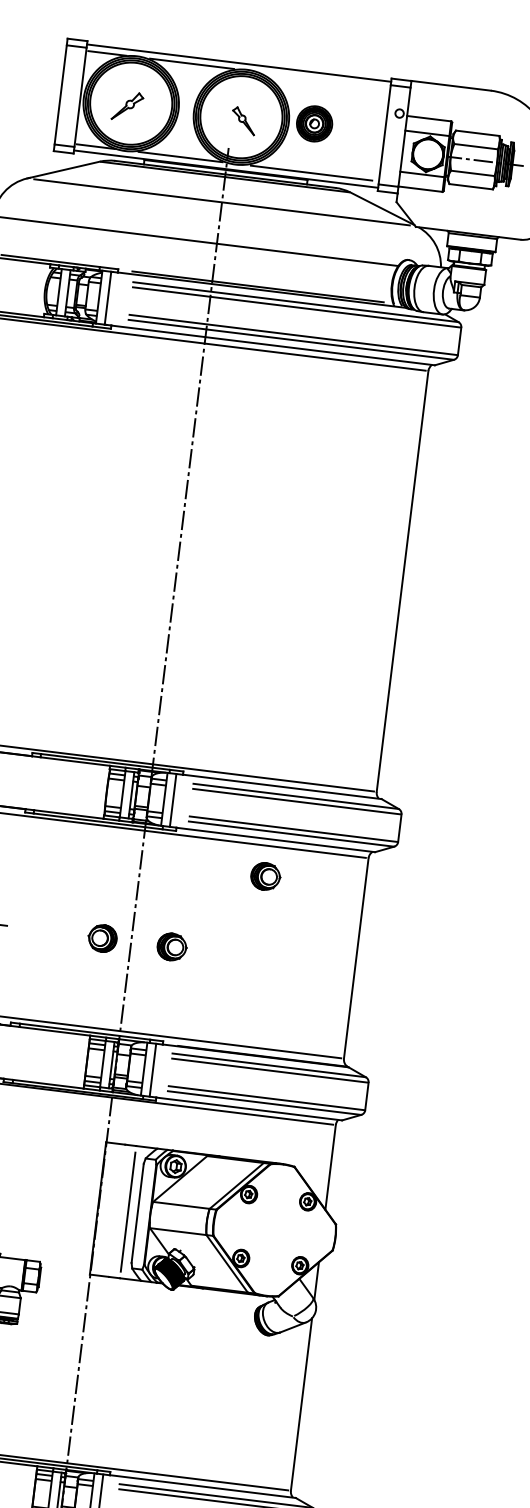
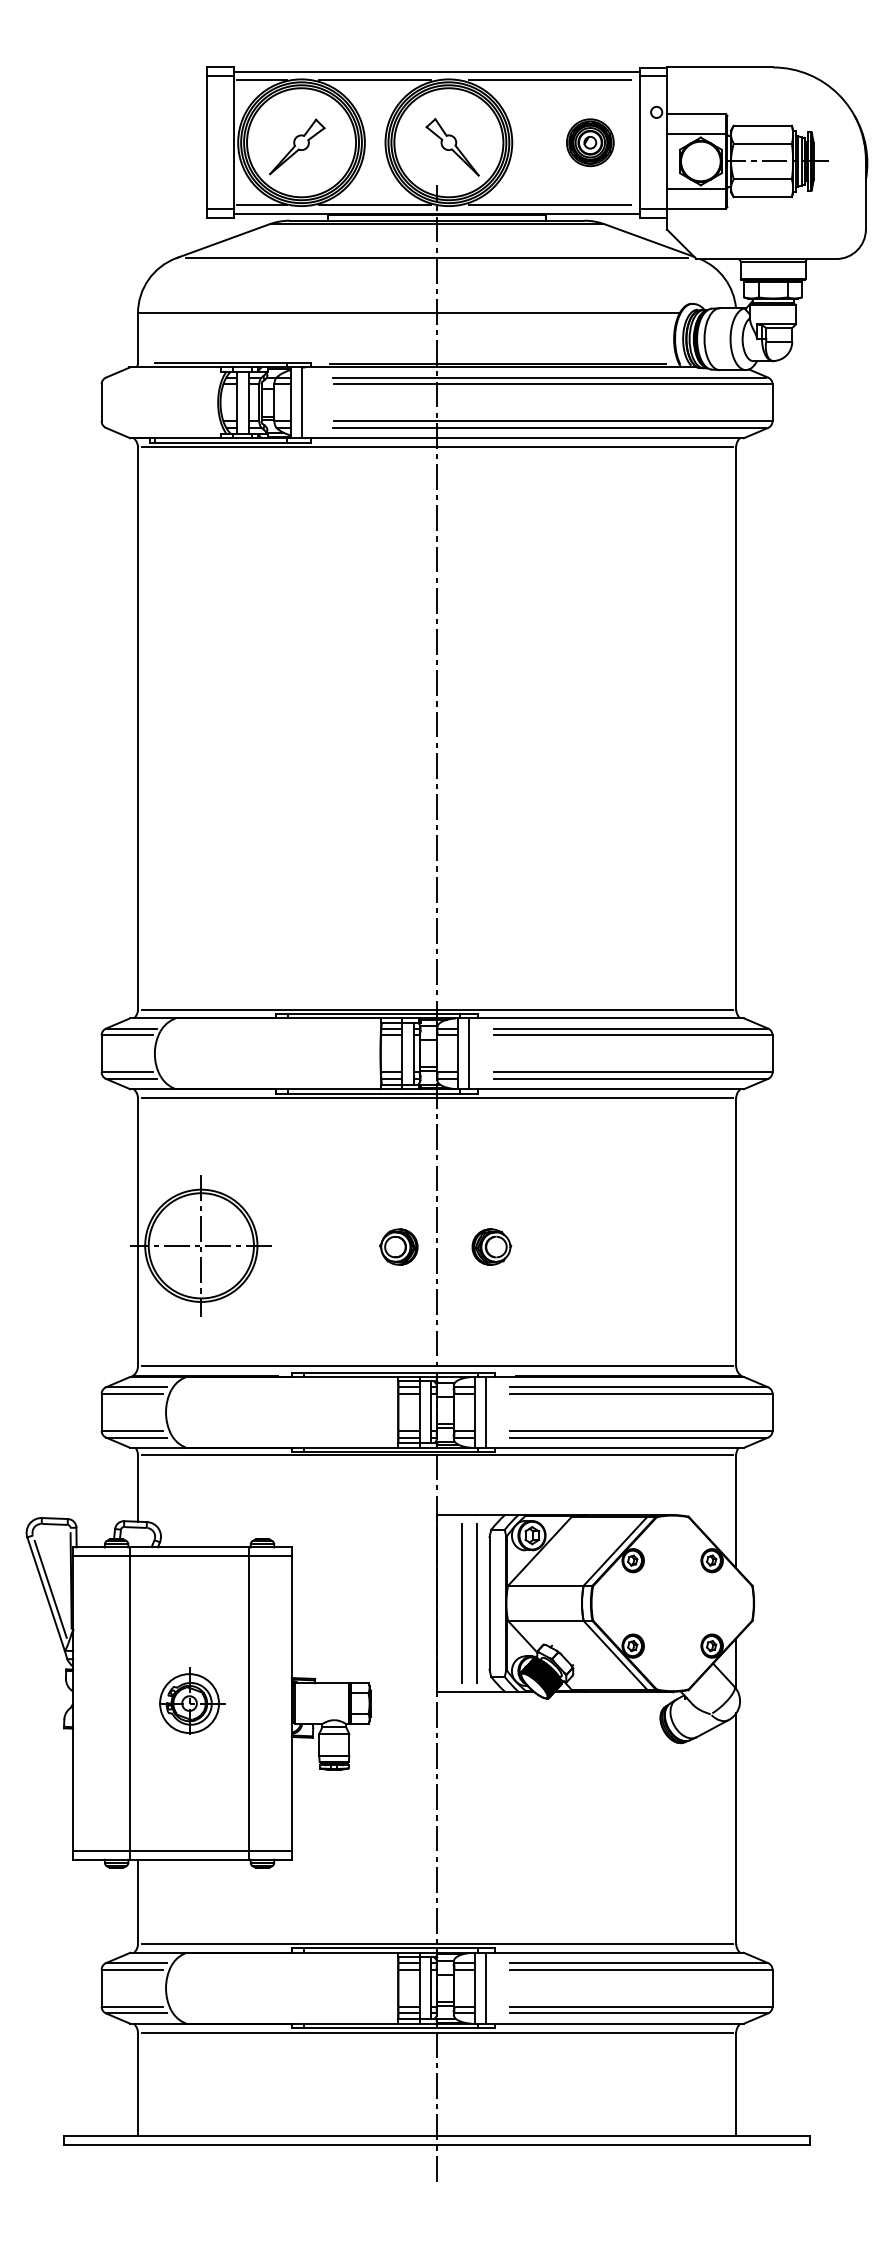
line: (323, 79) -> (550, 80), added
part: (127, 106) -> (297, 146), size x1.43
part: (243, 121) -> (452, 147), size x1.67
part: (314, 123) -> (590, 142), moved
part: (265, 876) -> (603, 1138), removed
line: (117, 1210) -> (462, 1602), added

